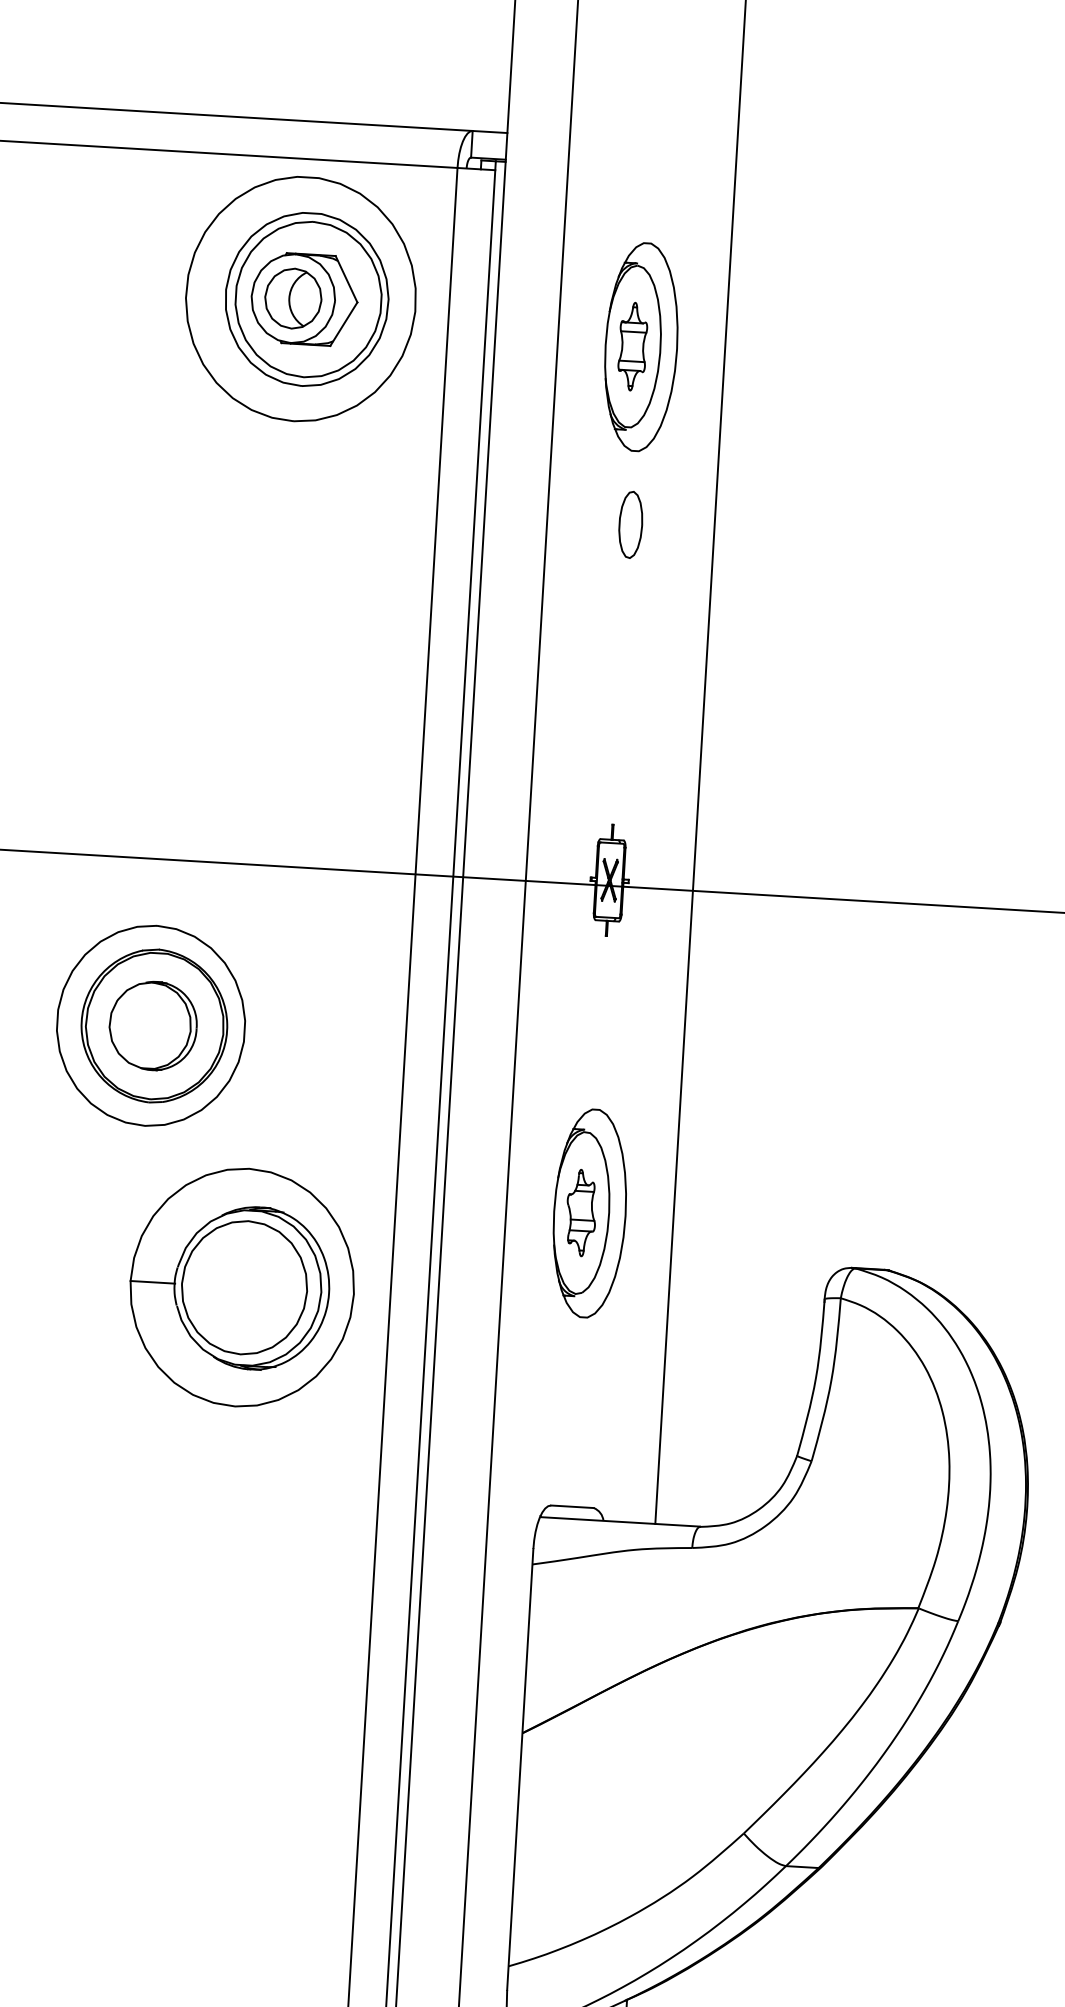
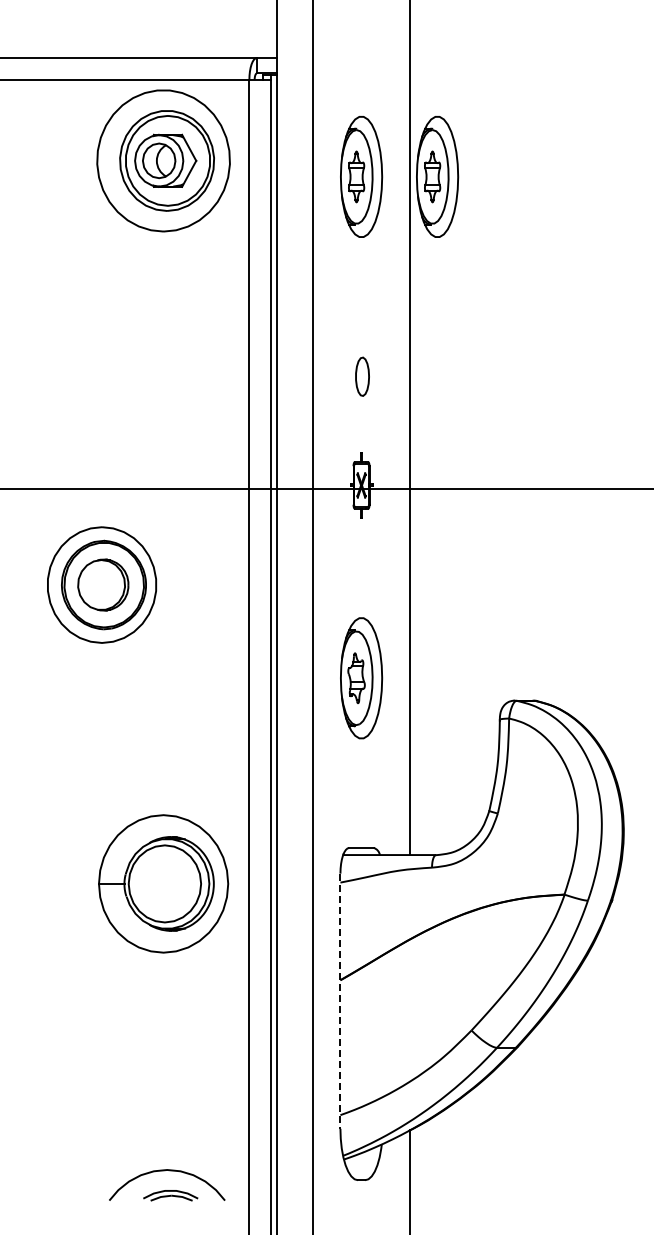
part: (772, 354) -> (437, 176), added
part: (630, 524) -> (362, 376), moved
part: (242, 1286) -> (163, 883), moved
line: (520, 1769) -> (340, 1001), solid -> dashed

